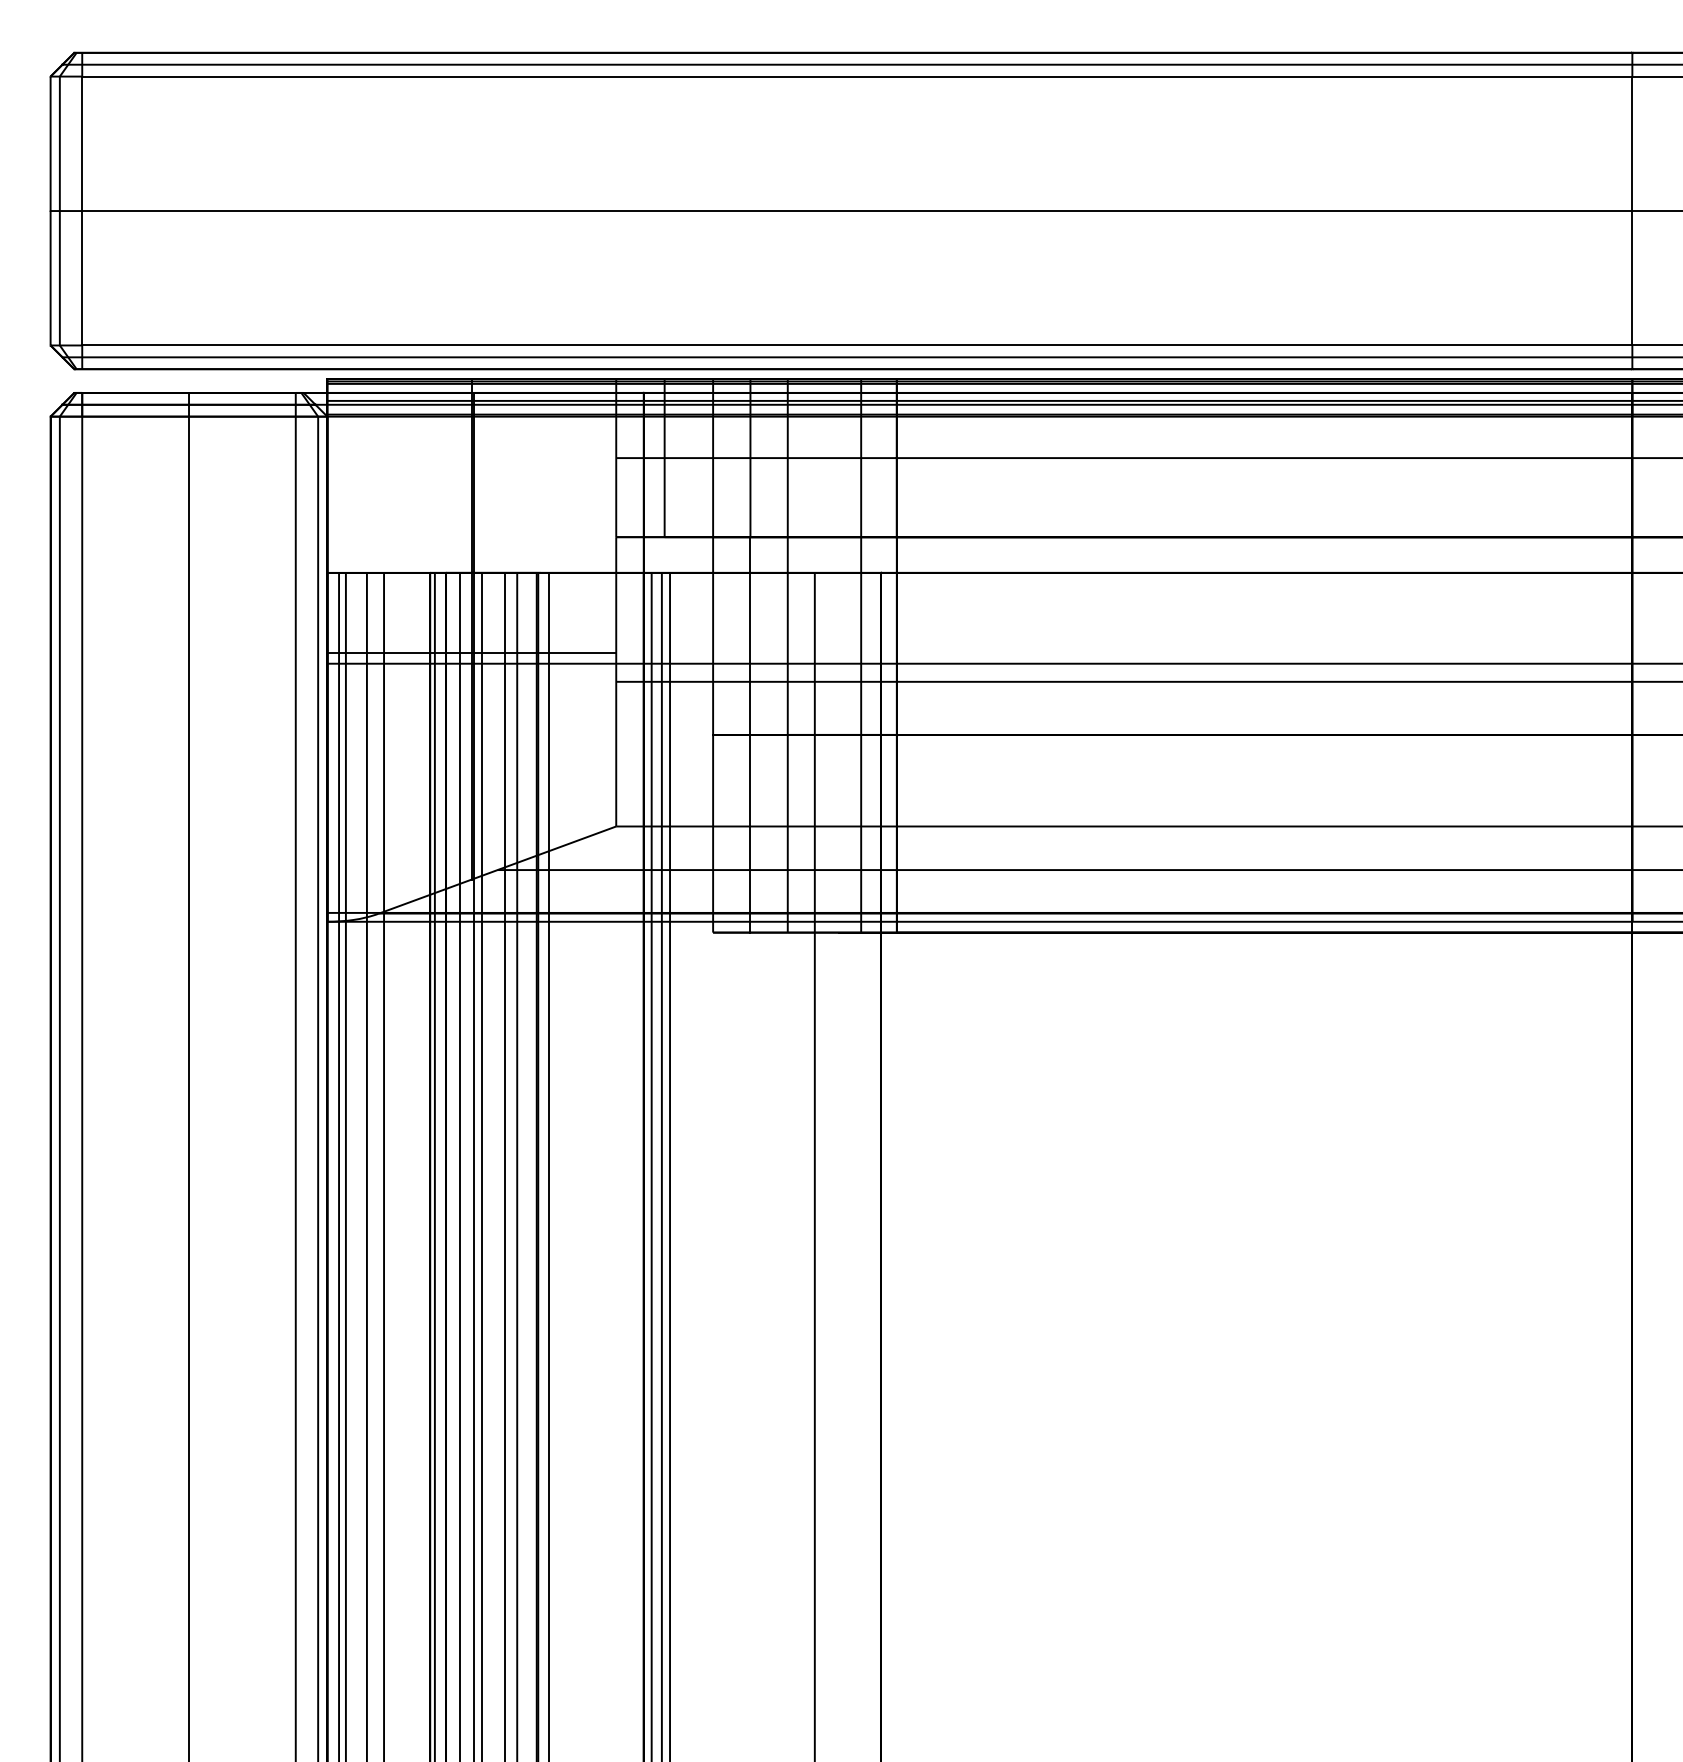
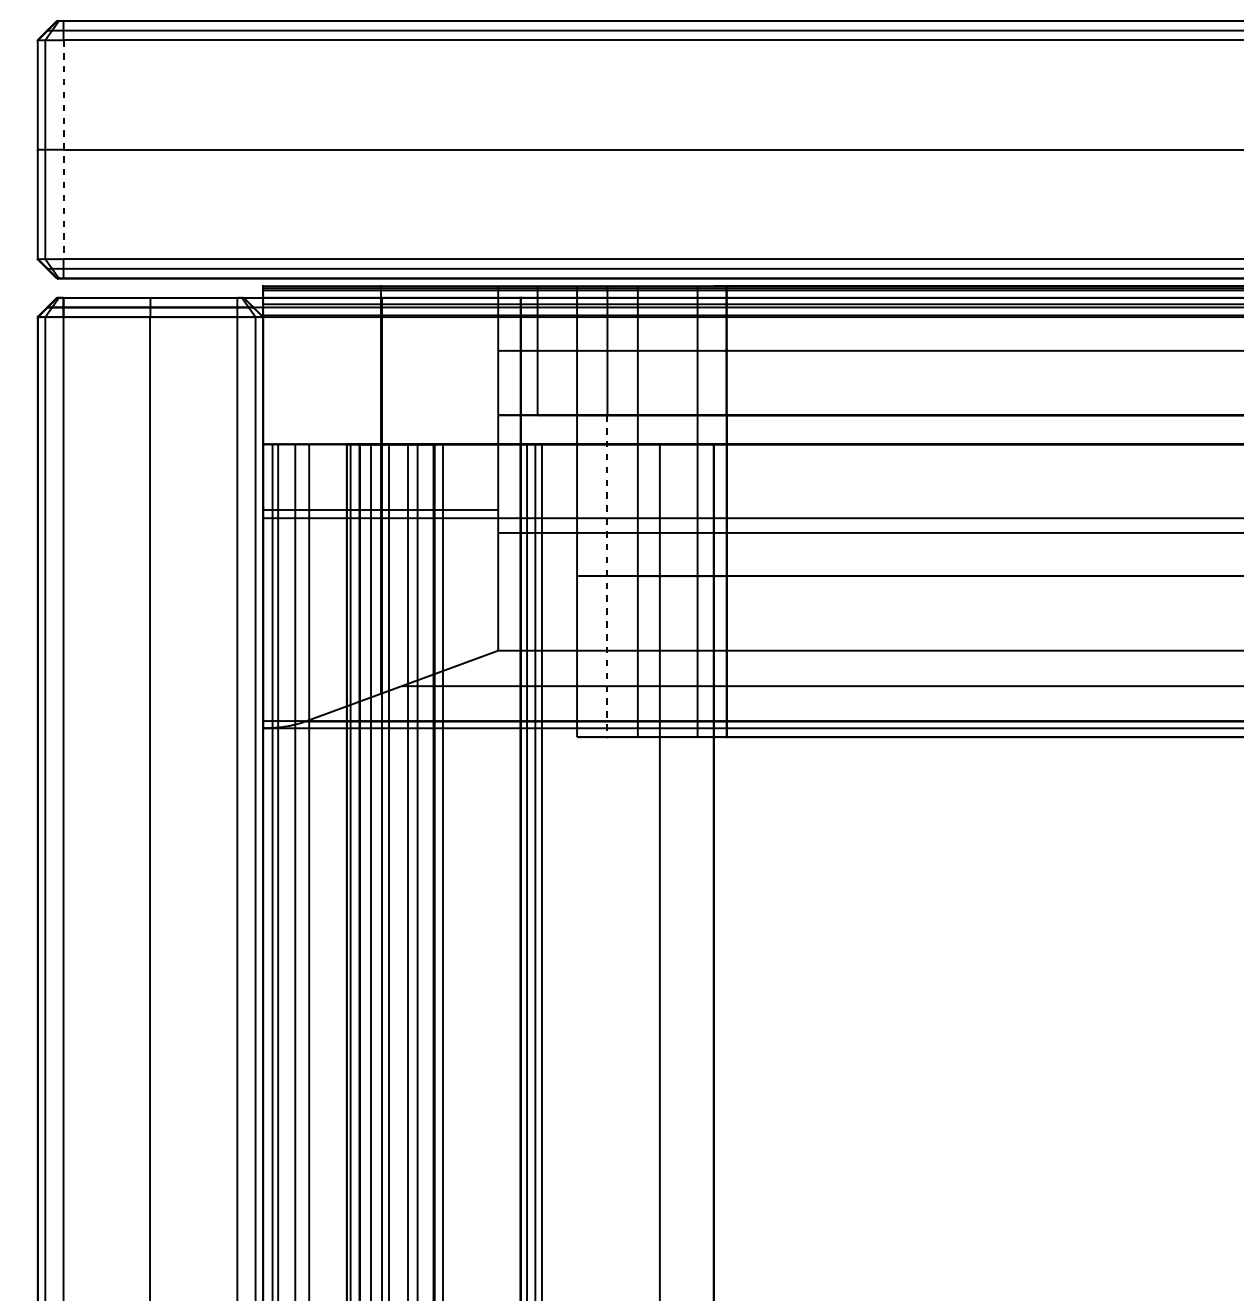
line: (82, 211) -> (63, 150), solid -> dashed
line: (750, 734) -> (607, 575), solid -> dashed

